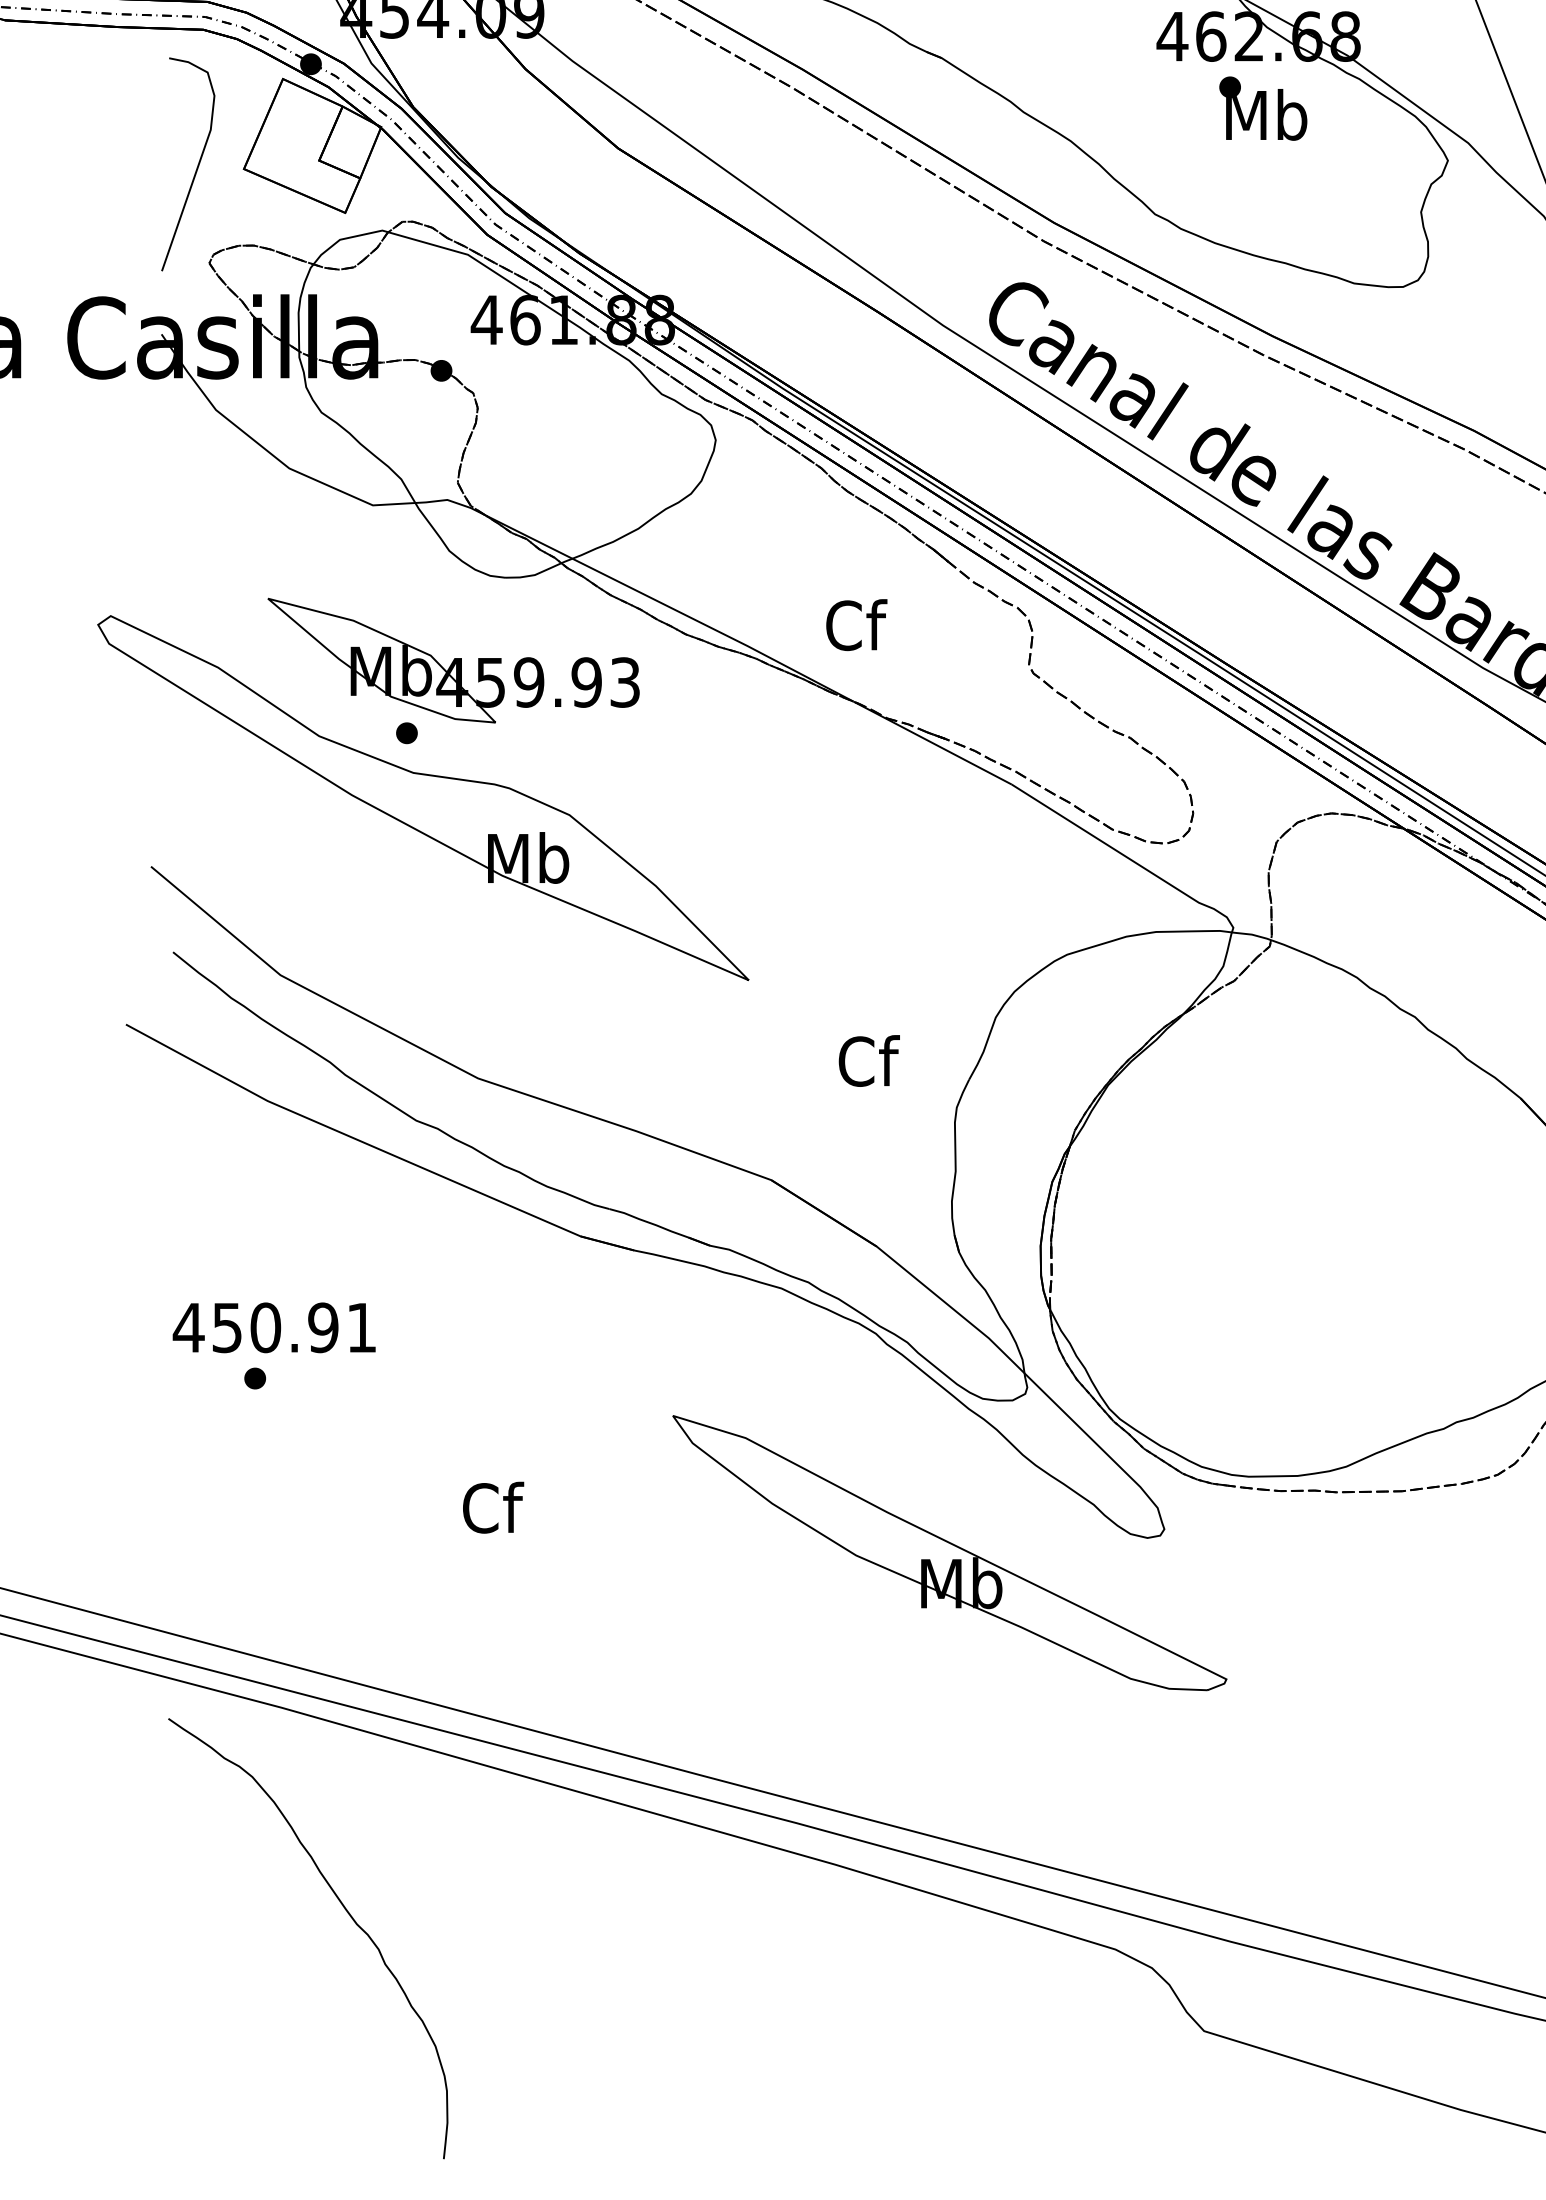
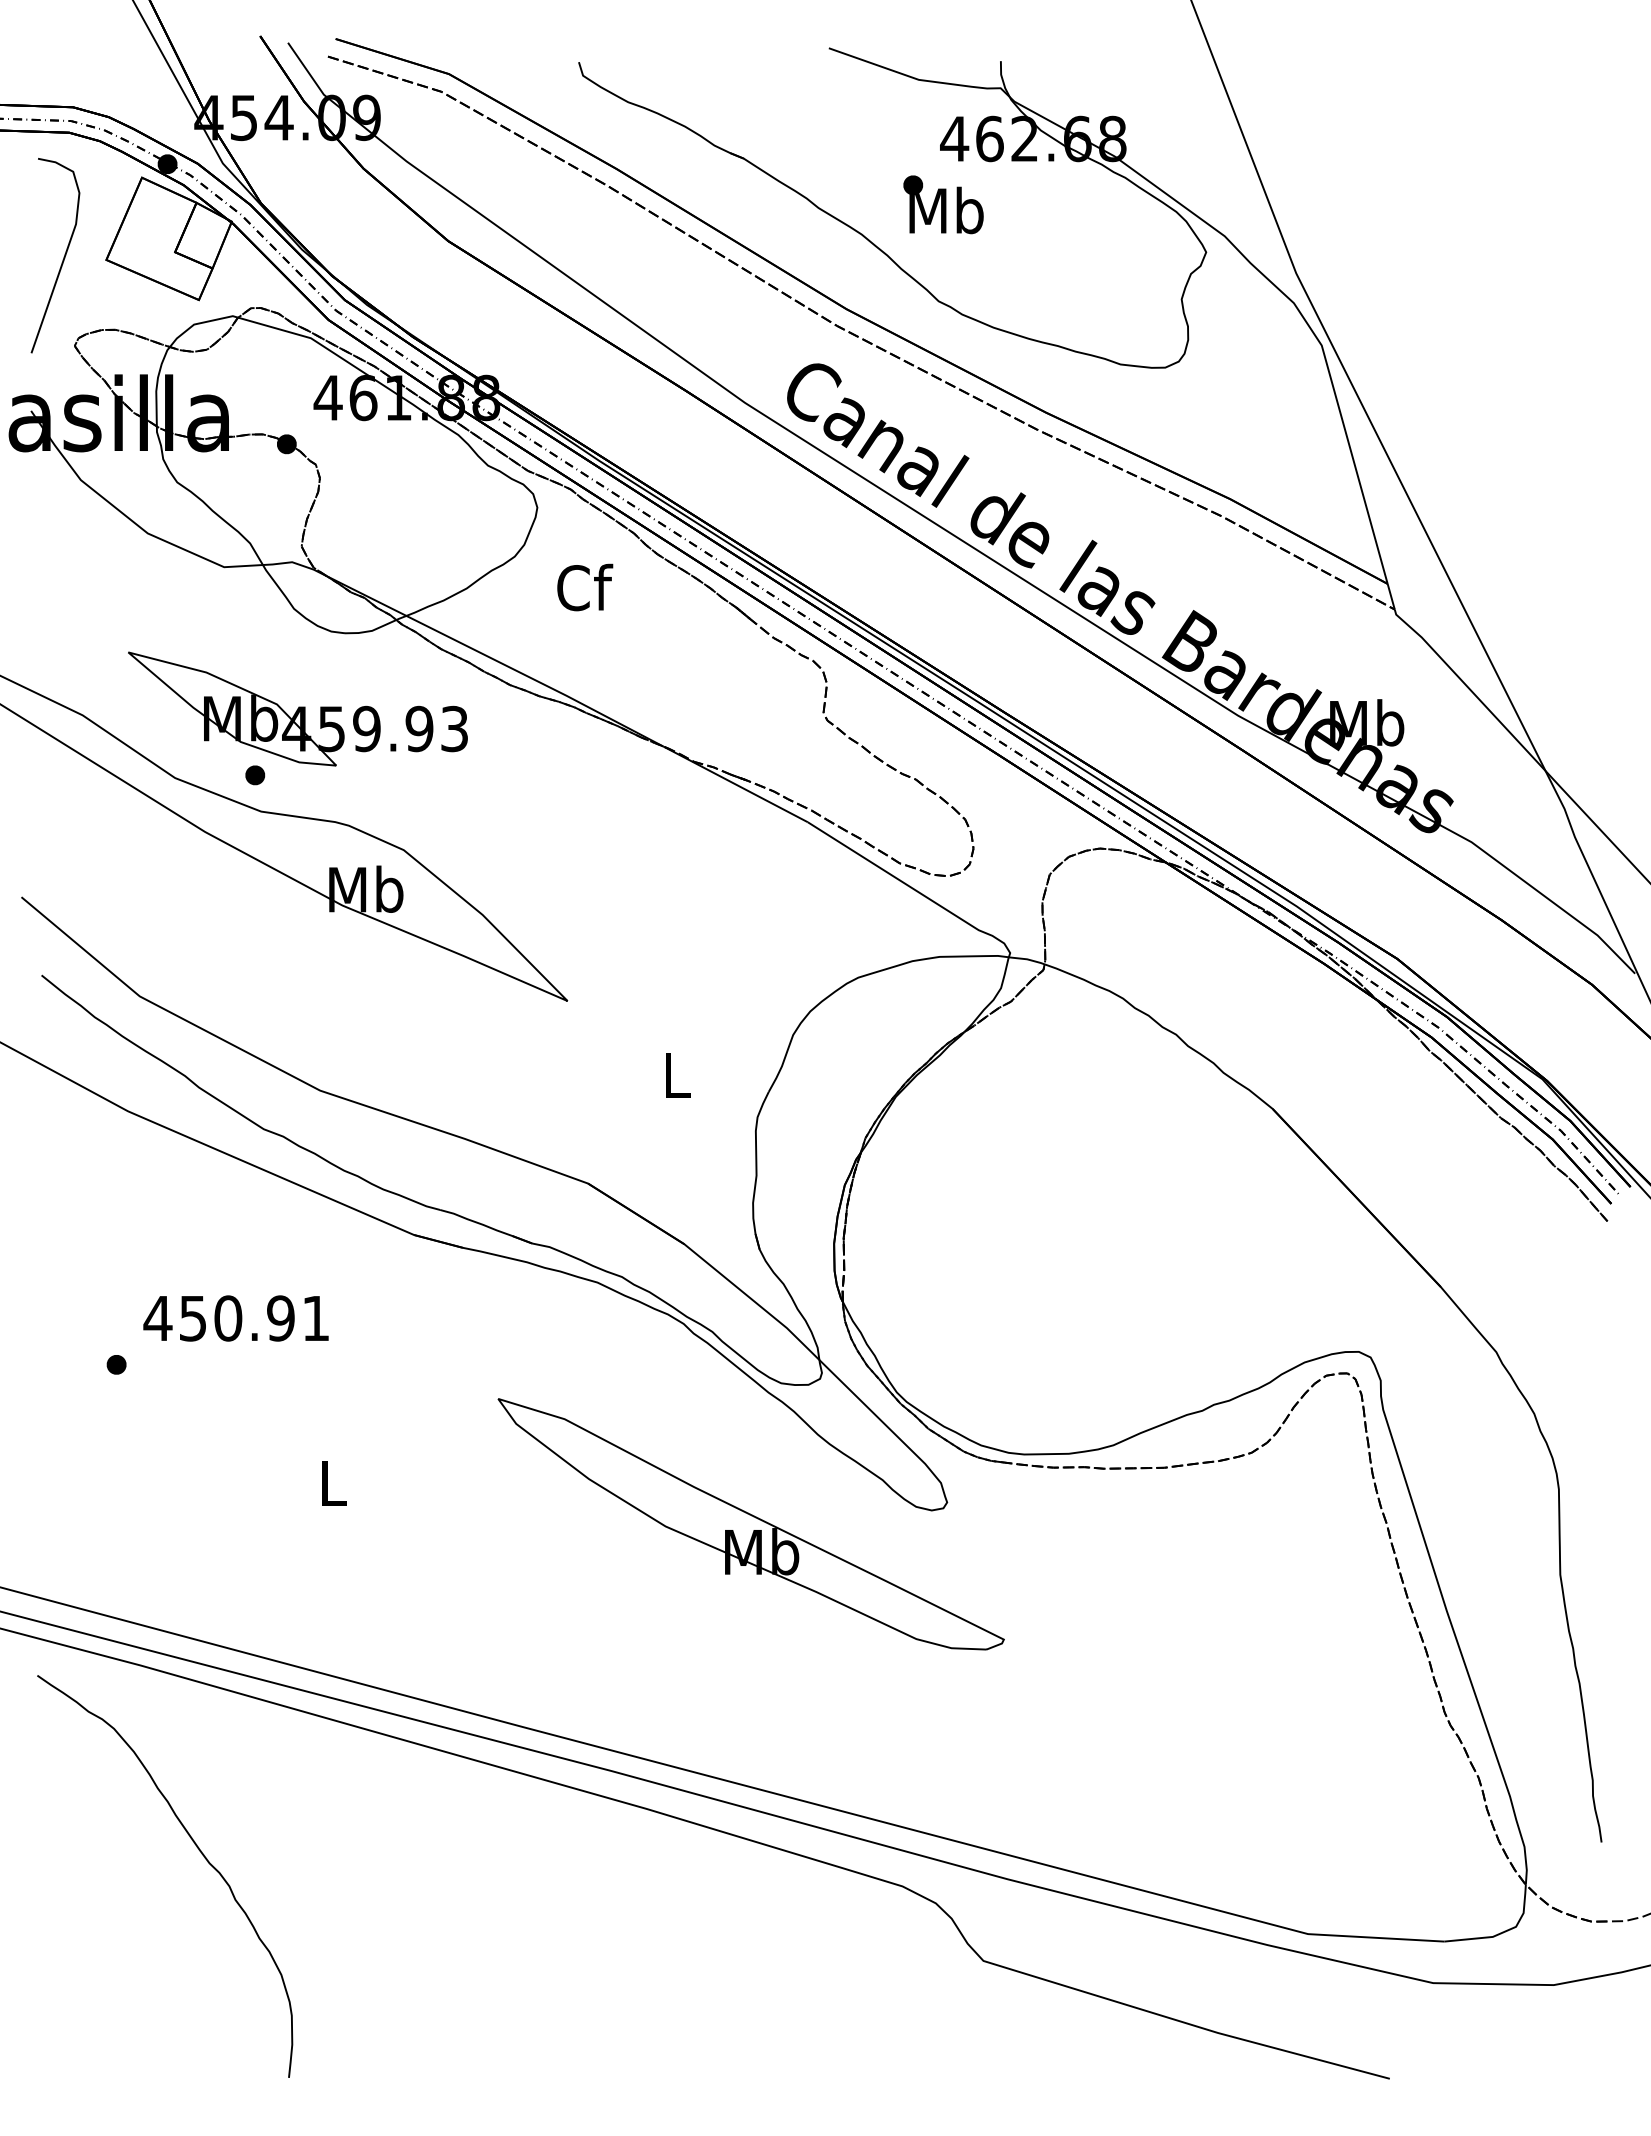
text: (1263, 108) -> (943, 204), moved
text: (857, 625) -> (585, 587), moved
text: (869, 1060) -> (677, 1074), Cf -> L
text: (273, 1327) -> (235, 1318), moved
text: (493, 1507) -> (334, 1482), Cf -> L

